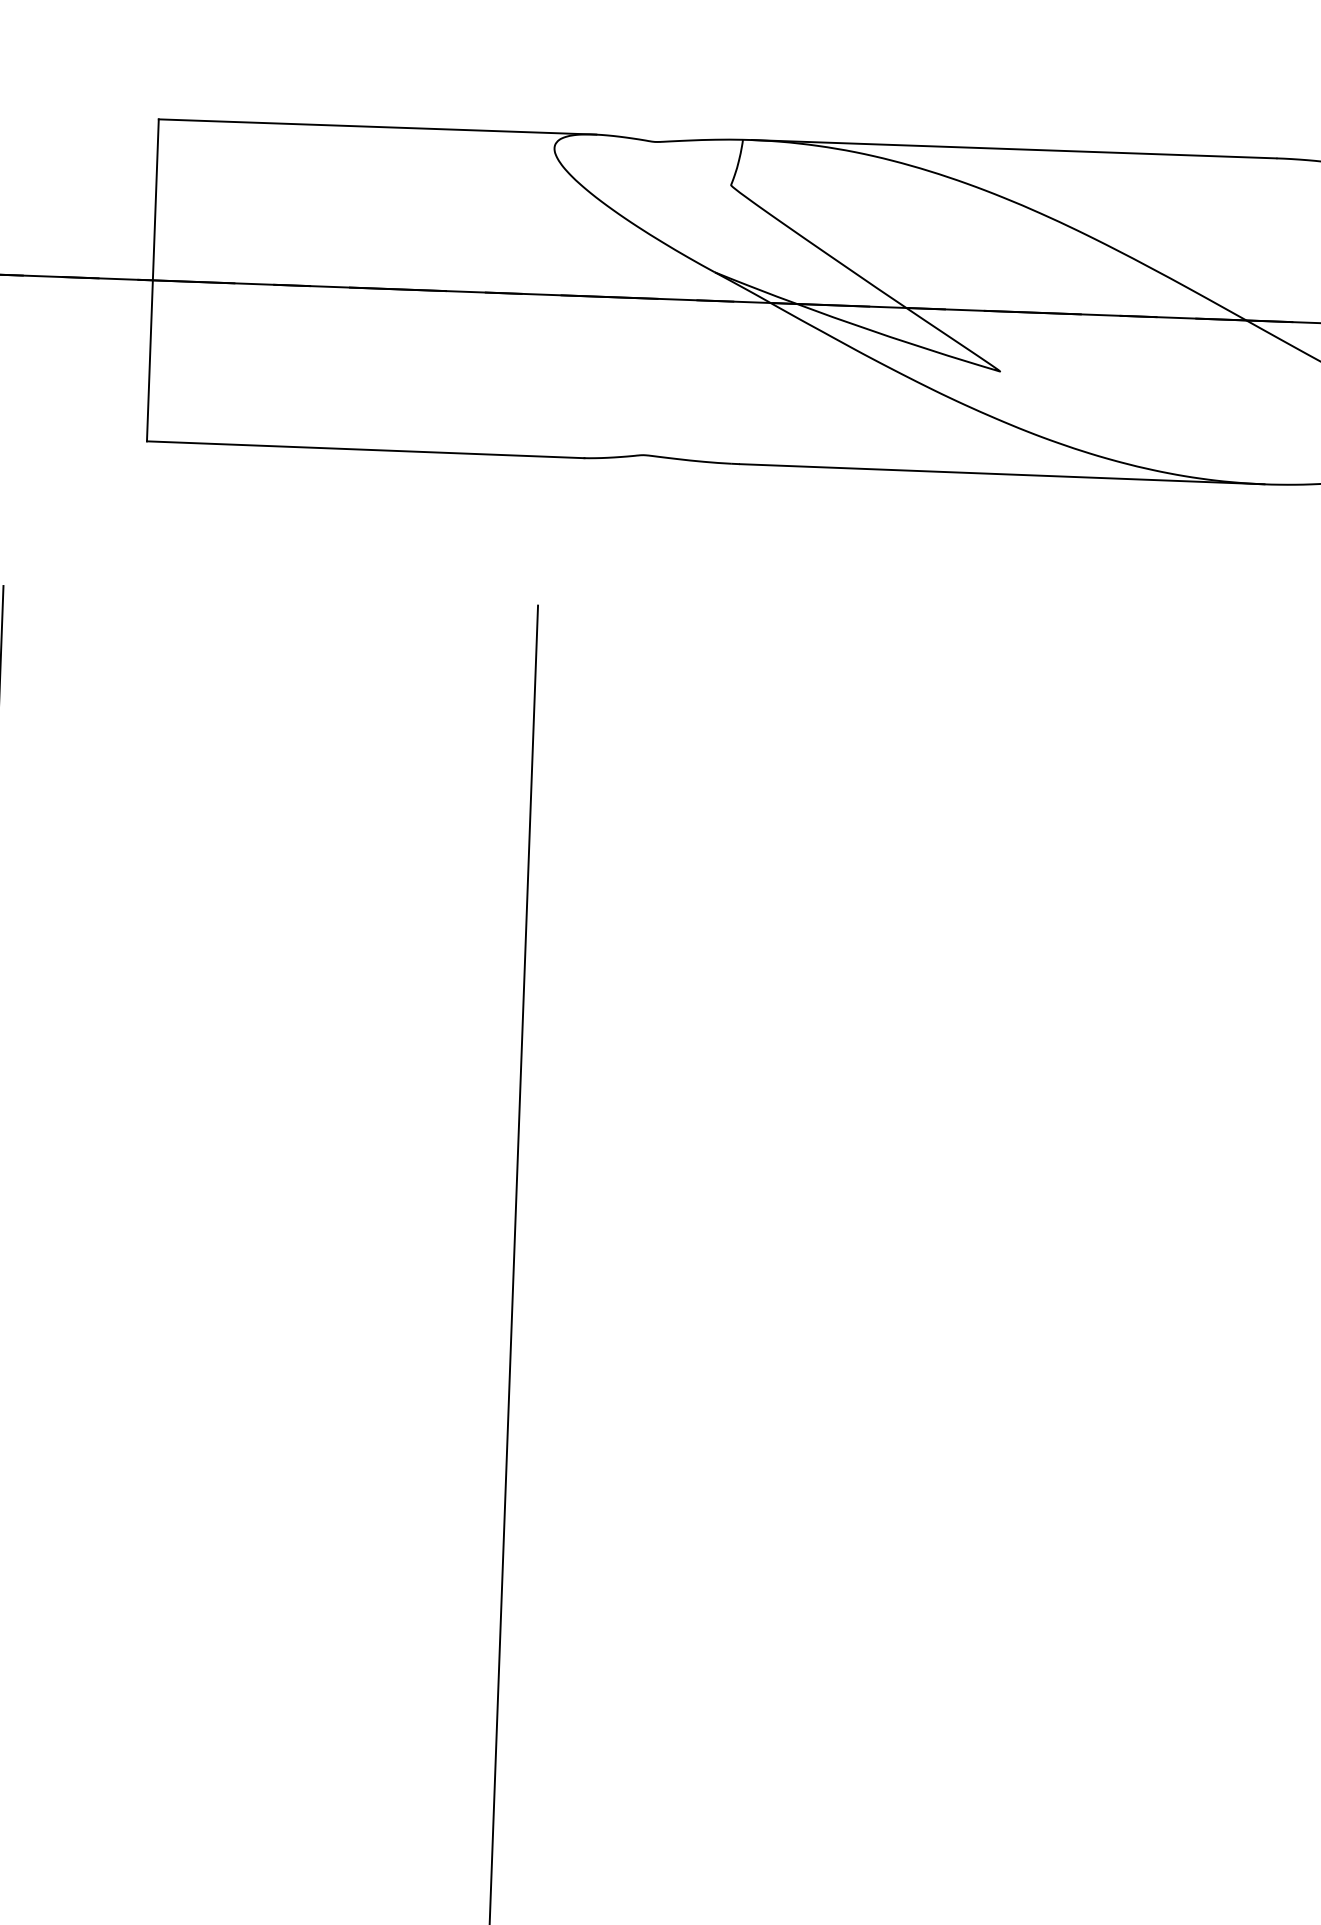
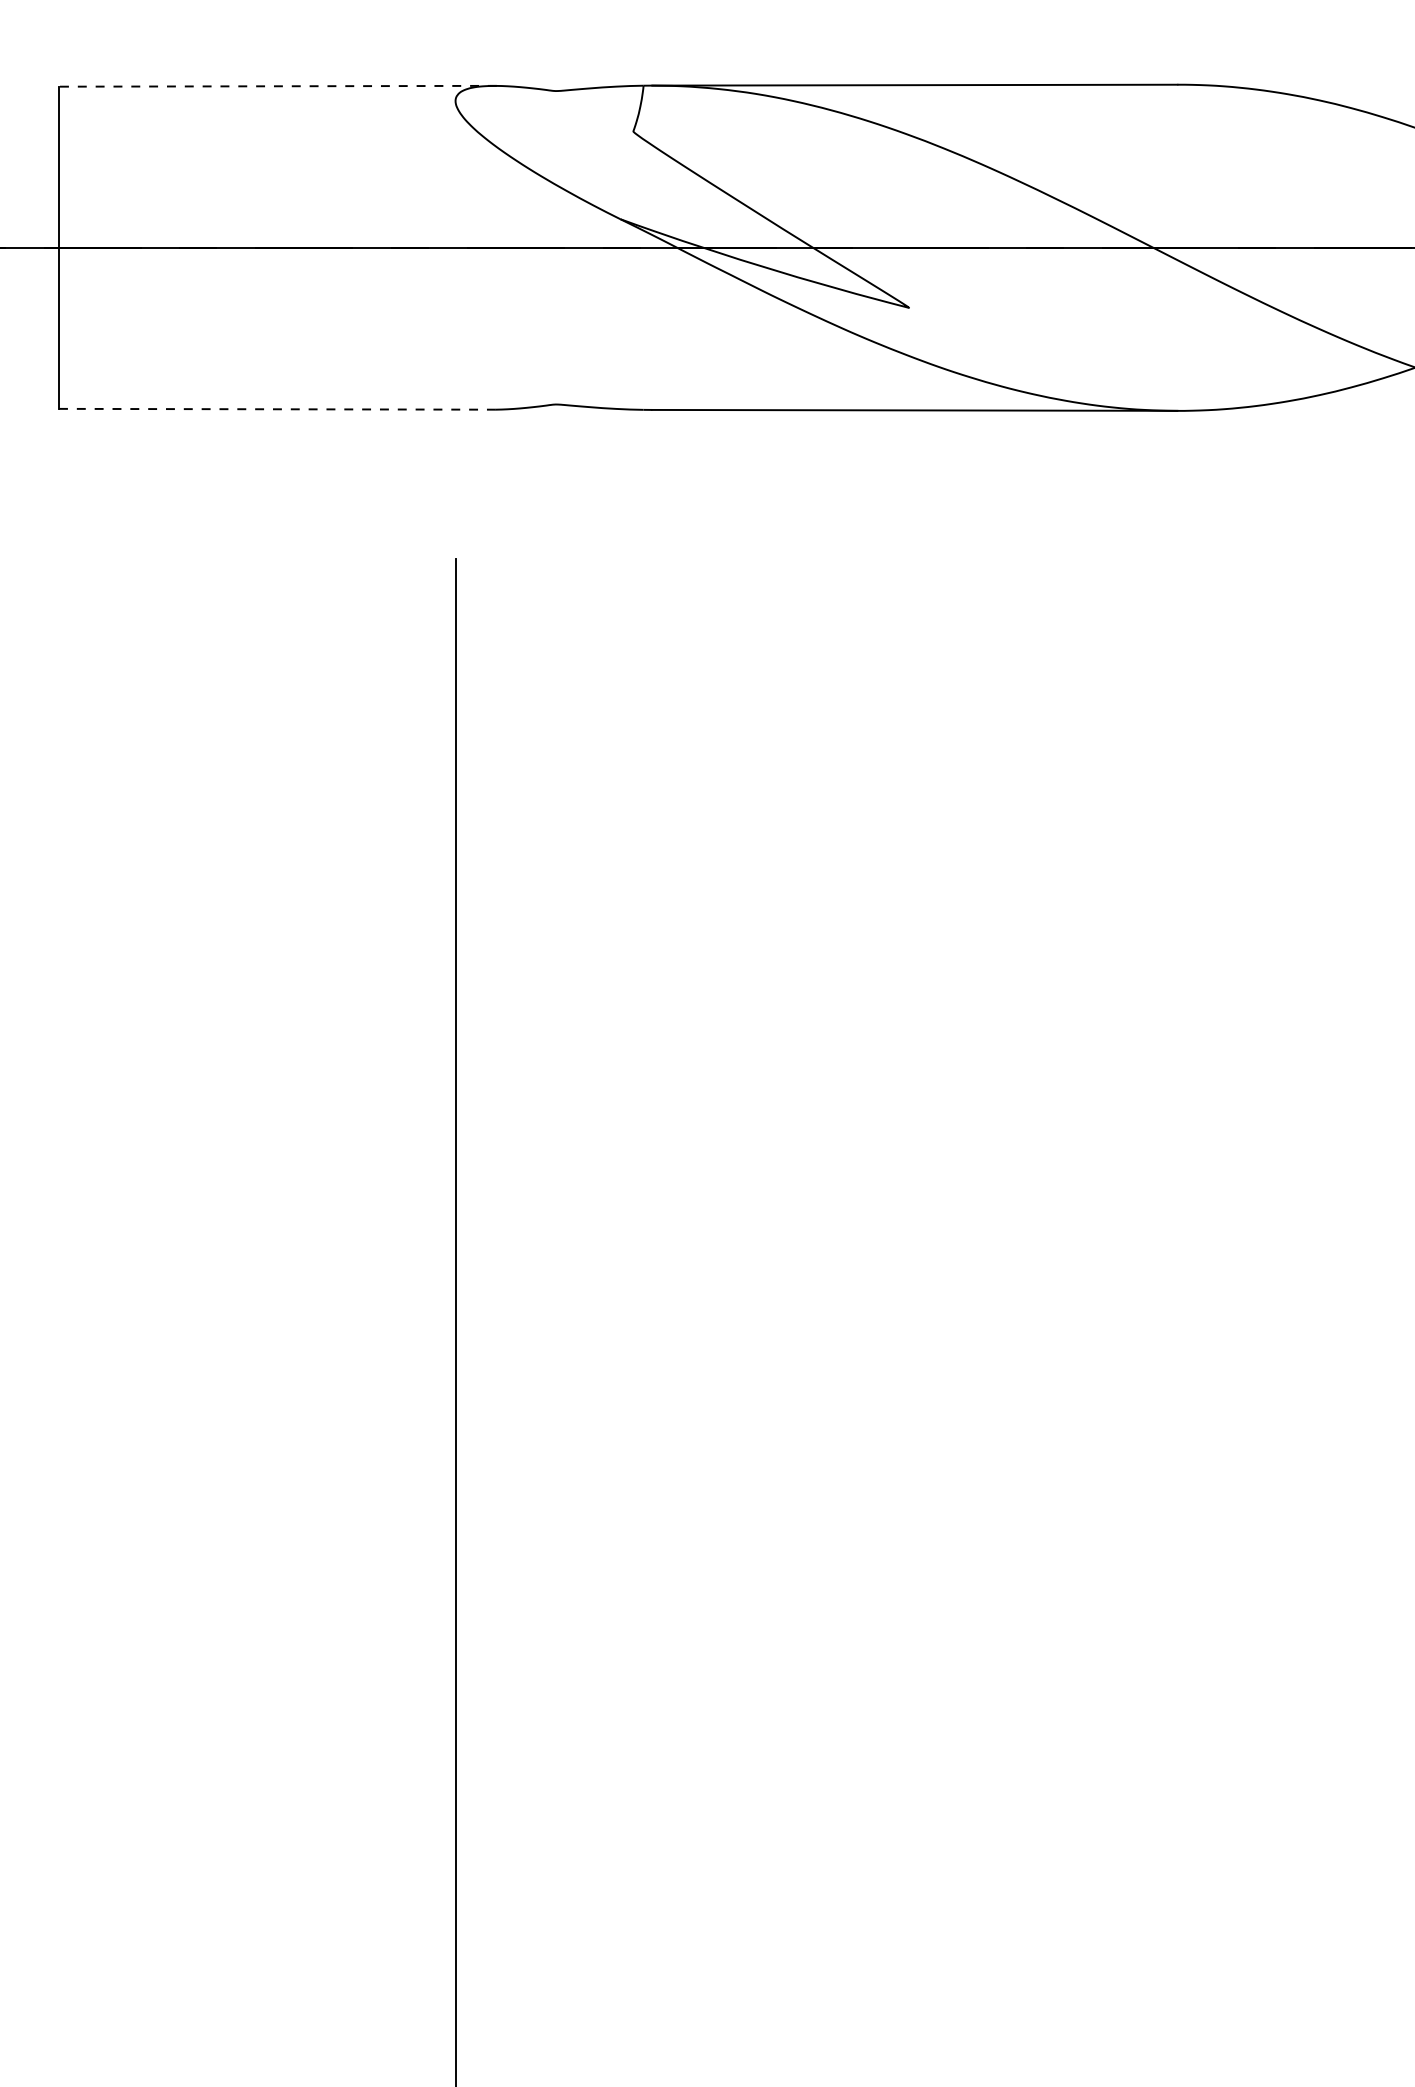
line: (377, 127) -> (277, 86), solid -> dashed
line: (365, 449) -> (277, 409), solid -> dashed

